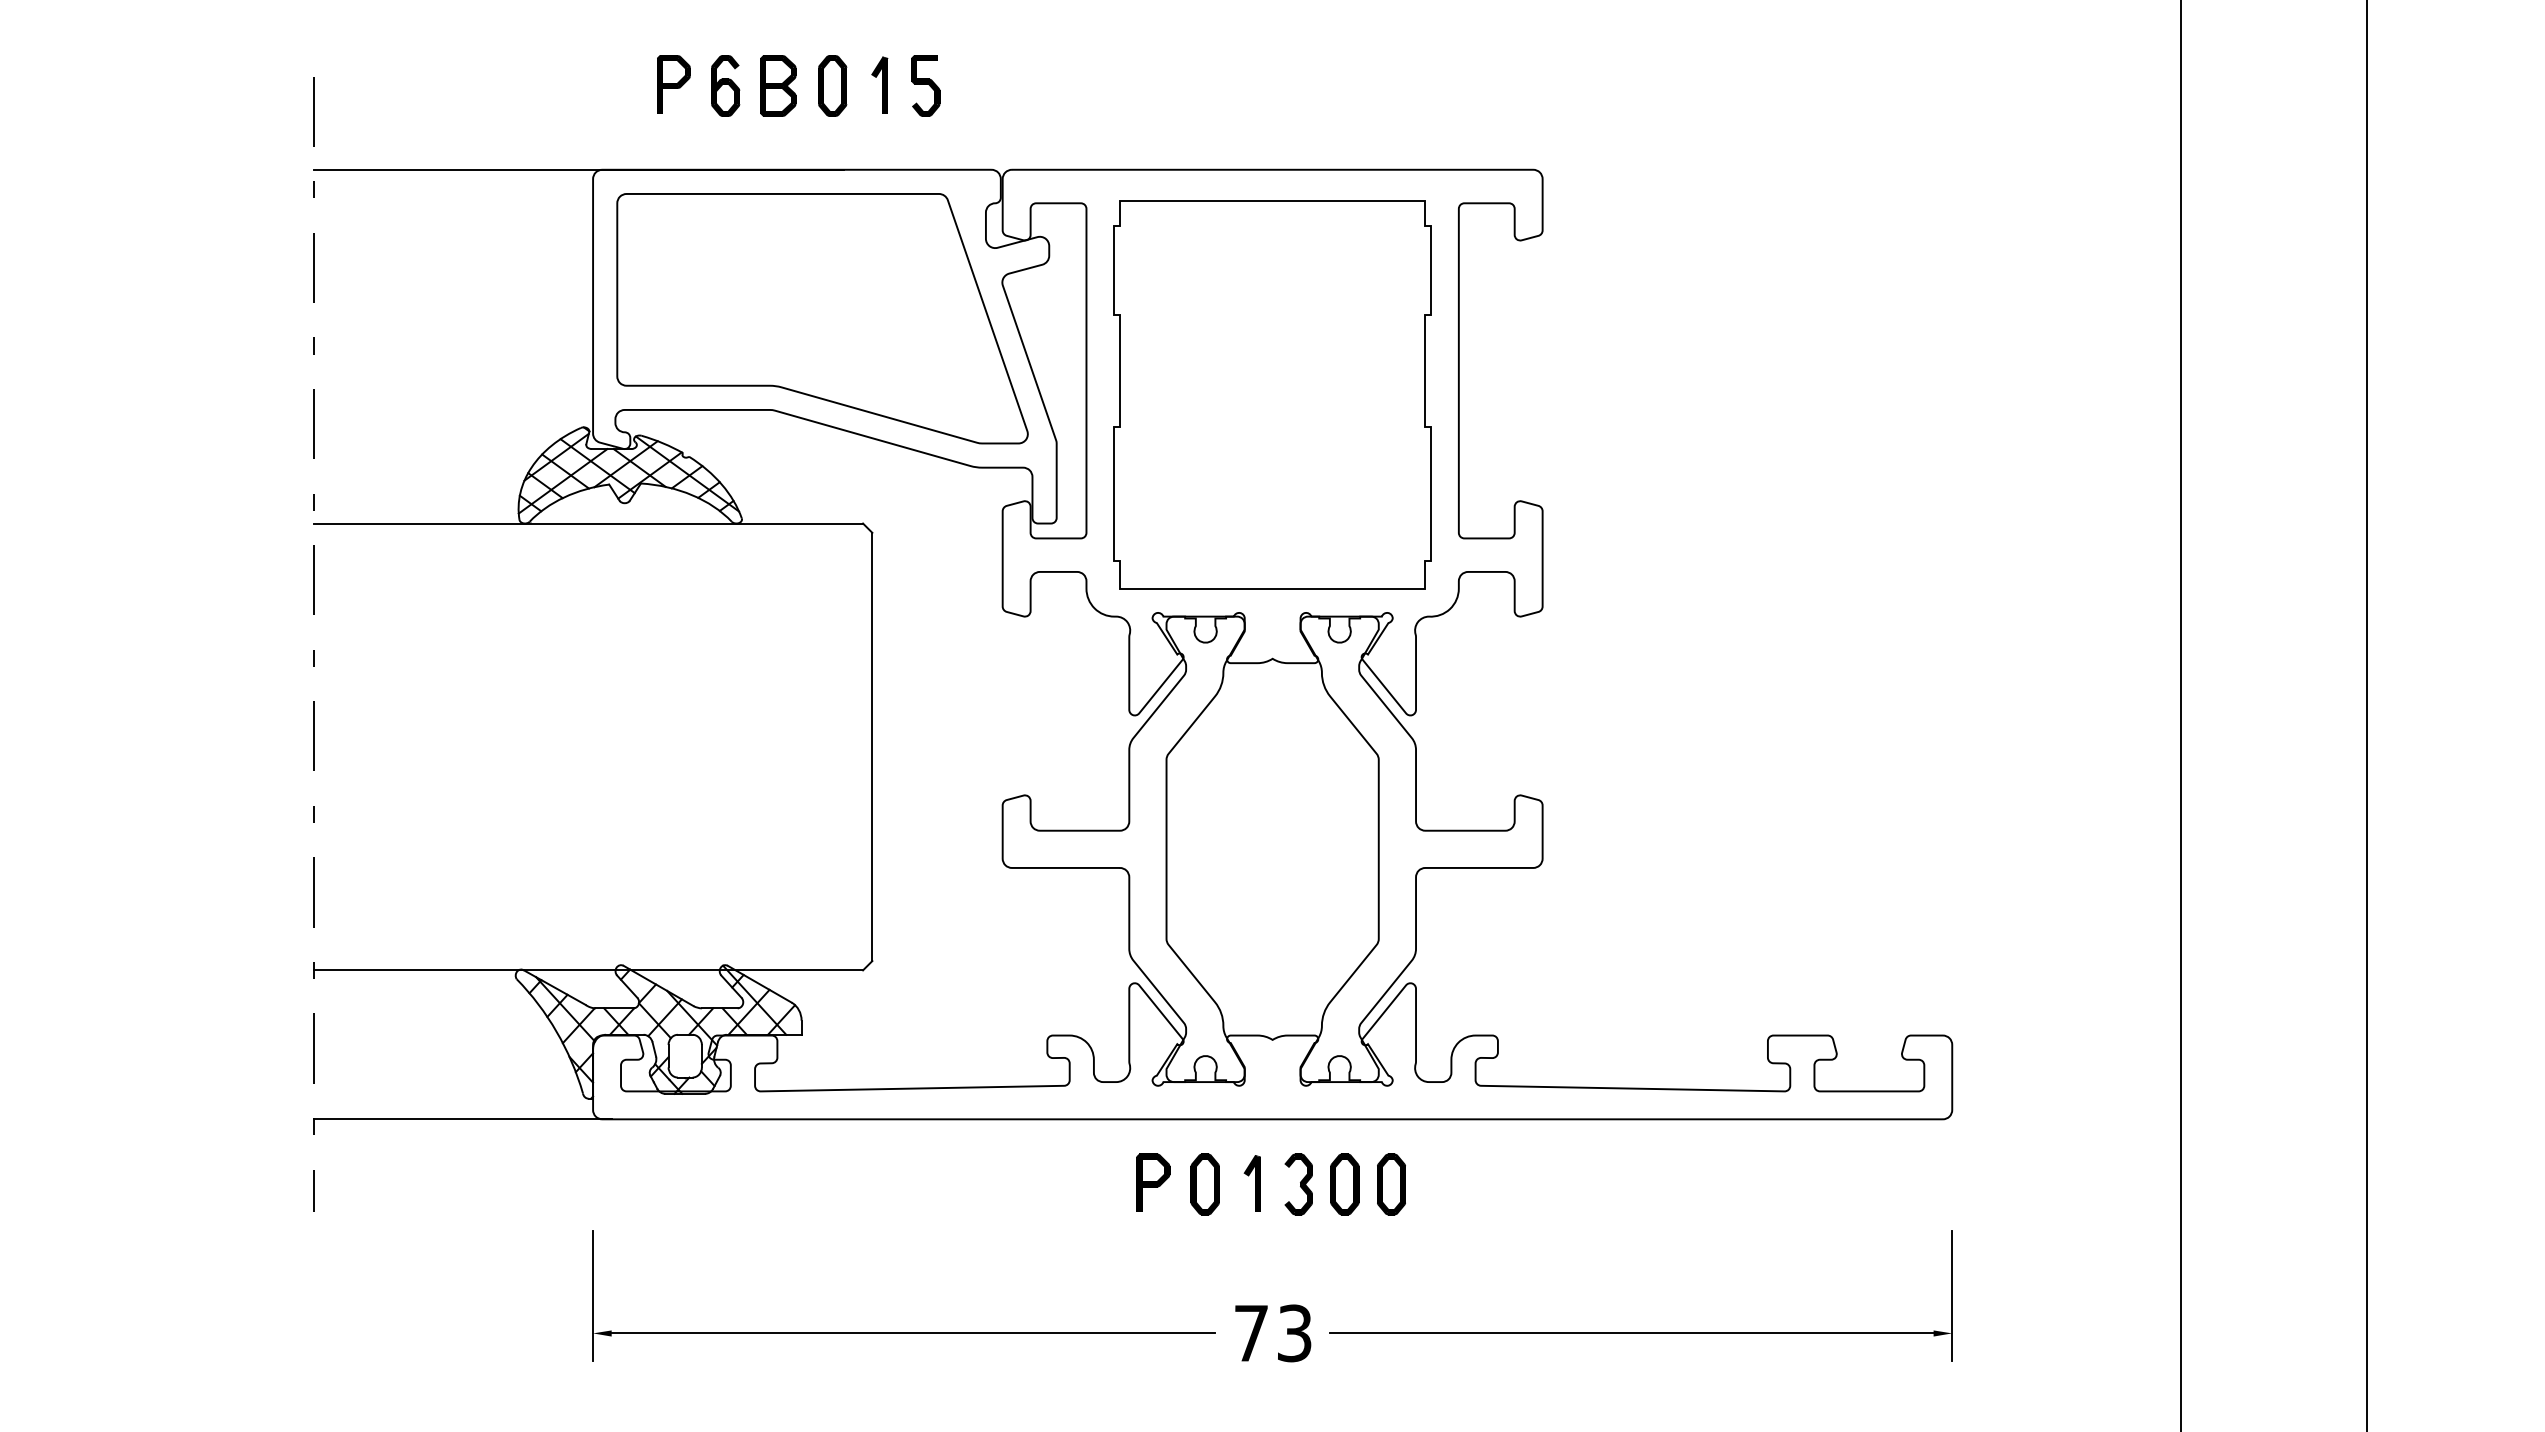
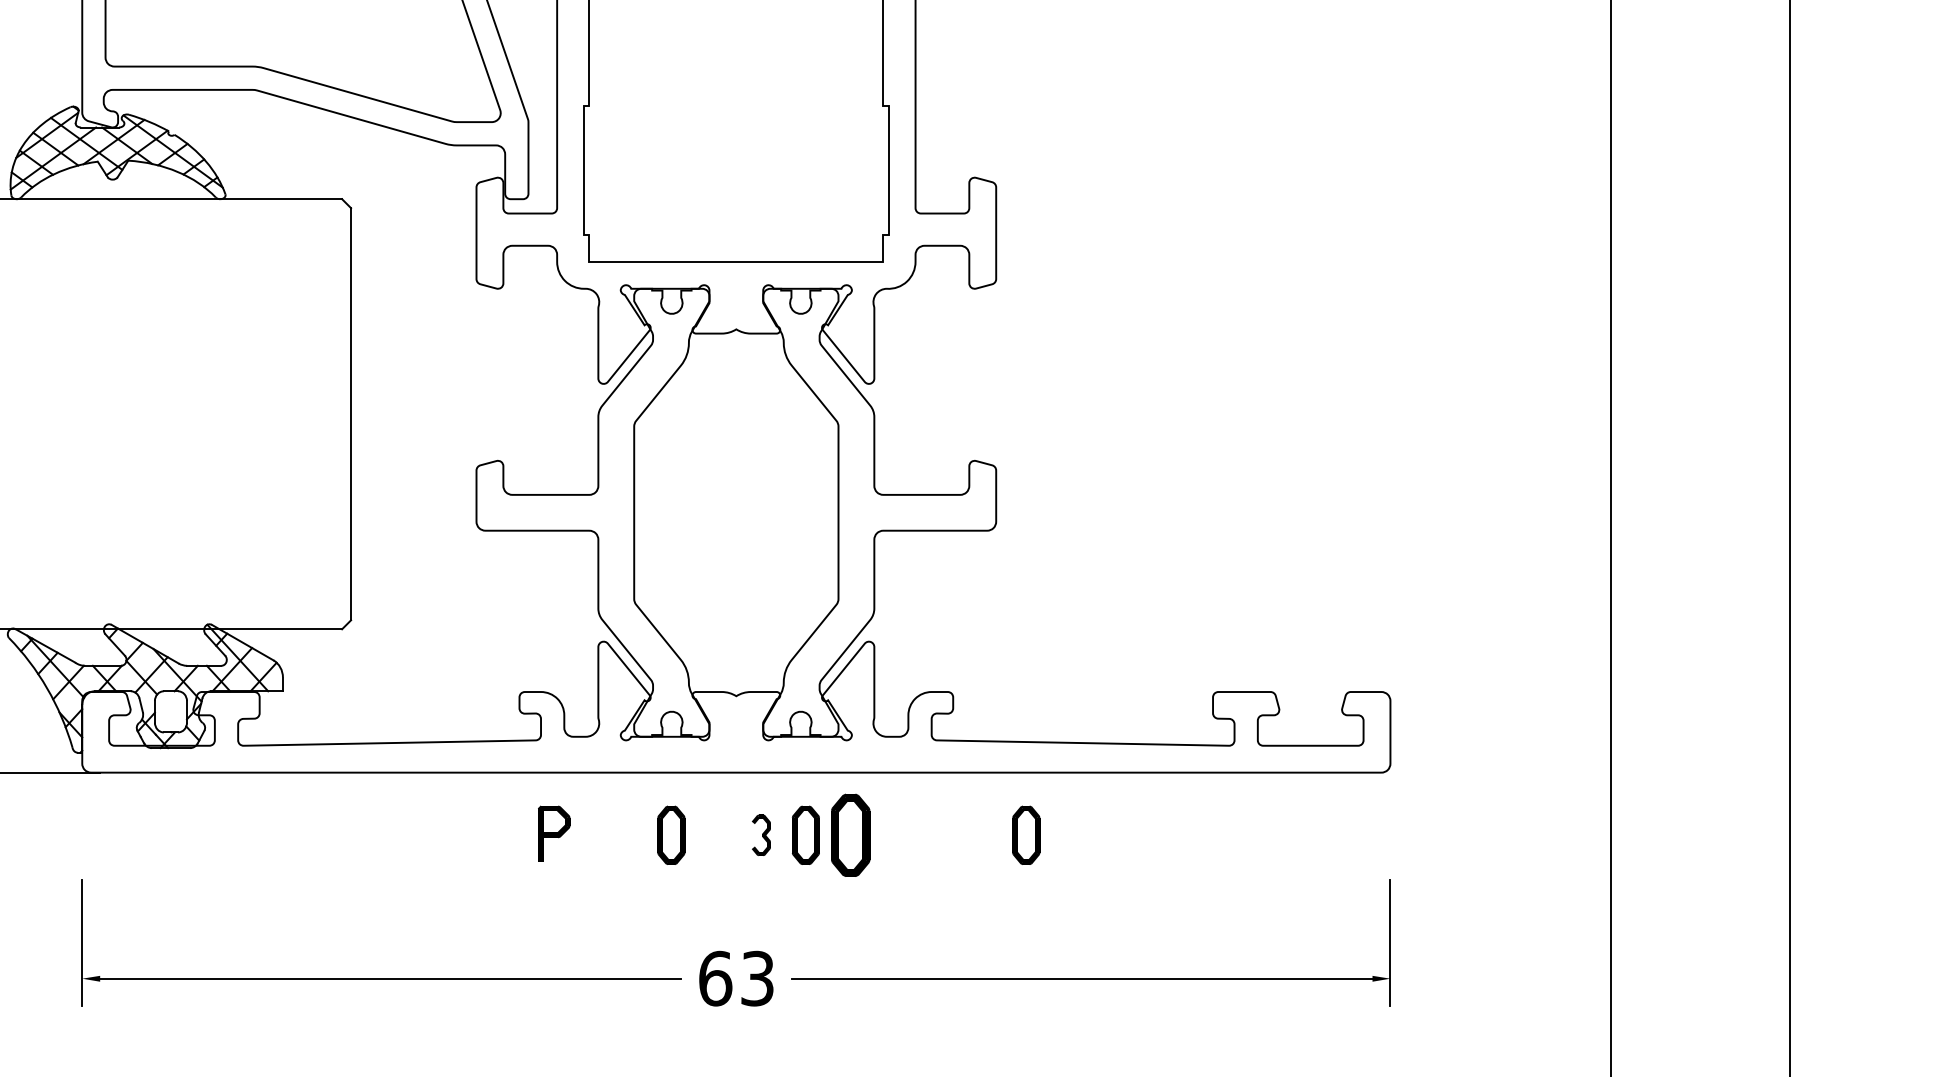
part: (1153, 1182) -> (554, 833), moved
part: (1251, 1183) -> (715, 834), removed
part: (1298, 1184) -> (761, 835), size x0.7
part: (1391, 1184) -> (850, 835), size x1.4
part: (1573, 1184) -> (1025, 835), added
text: (1251, 1333) -> (715, 978), 73 -> 63

